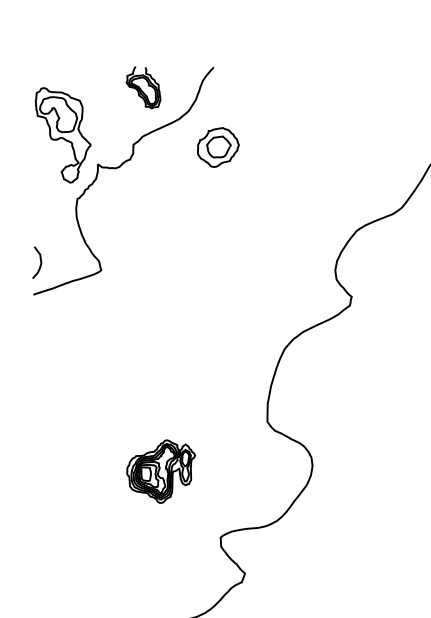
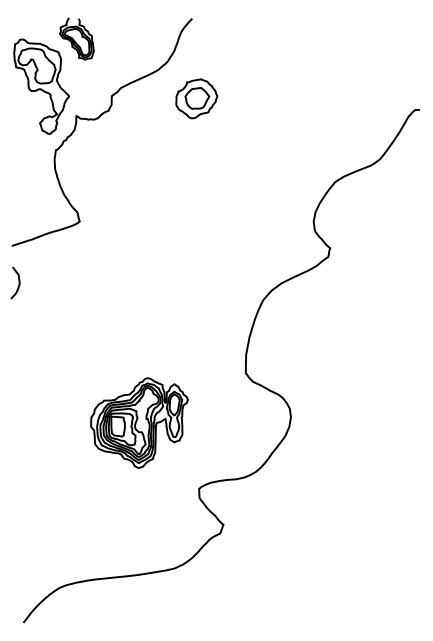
part: (143, 87) -> (76, 38), moved
curve: (40, 262) -> (18, 282), moved
part: (161, 471) -> (139, 422), size x1.43

